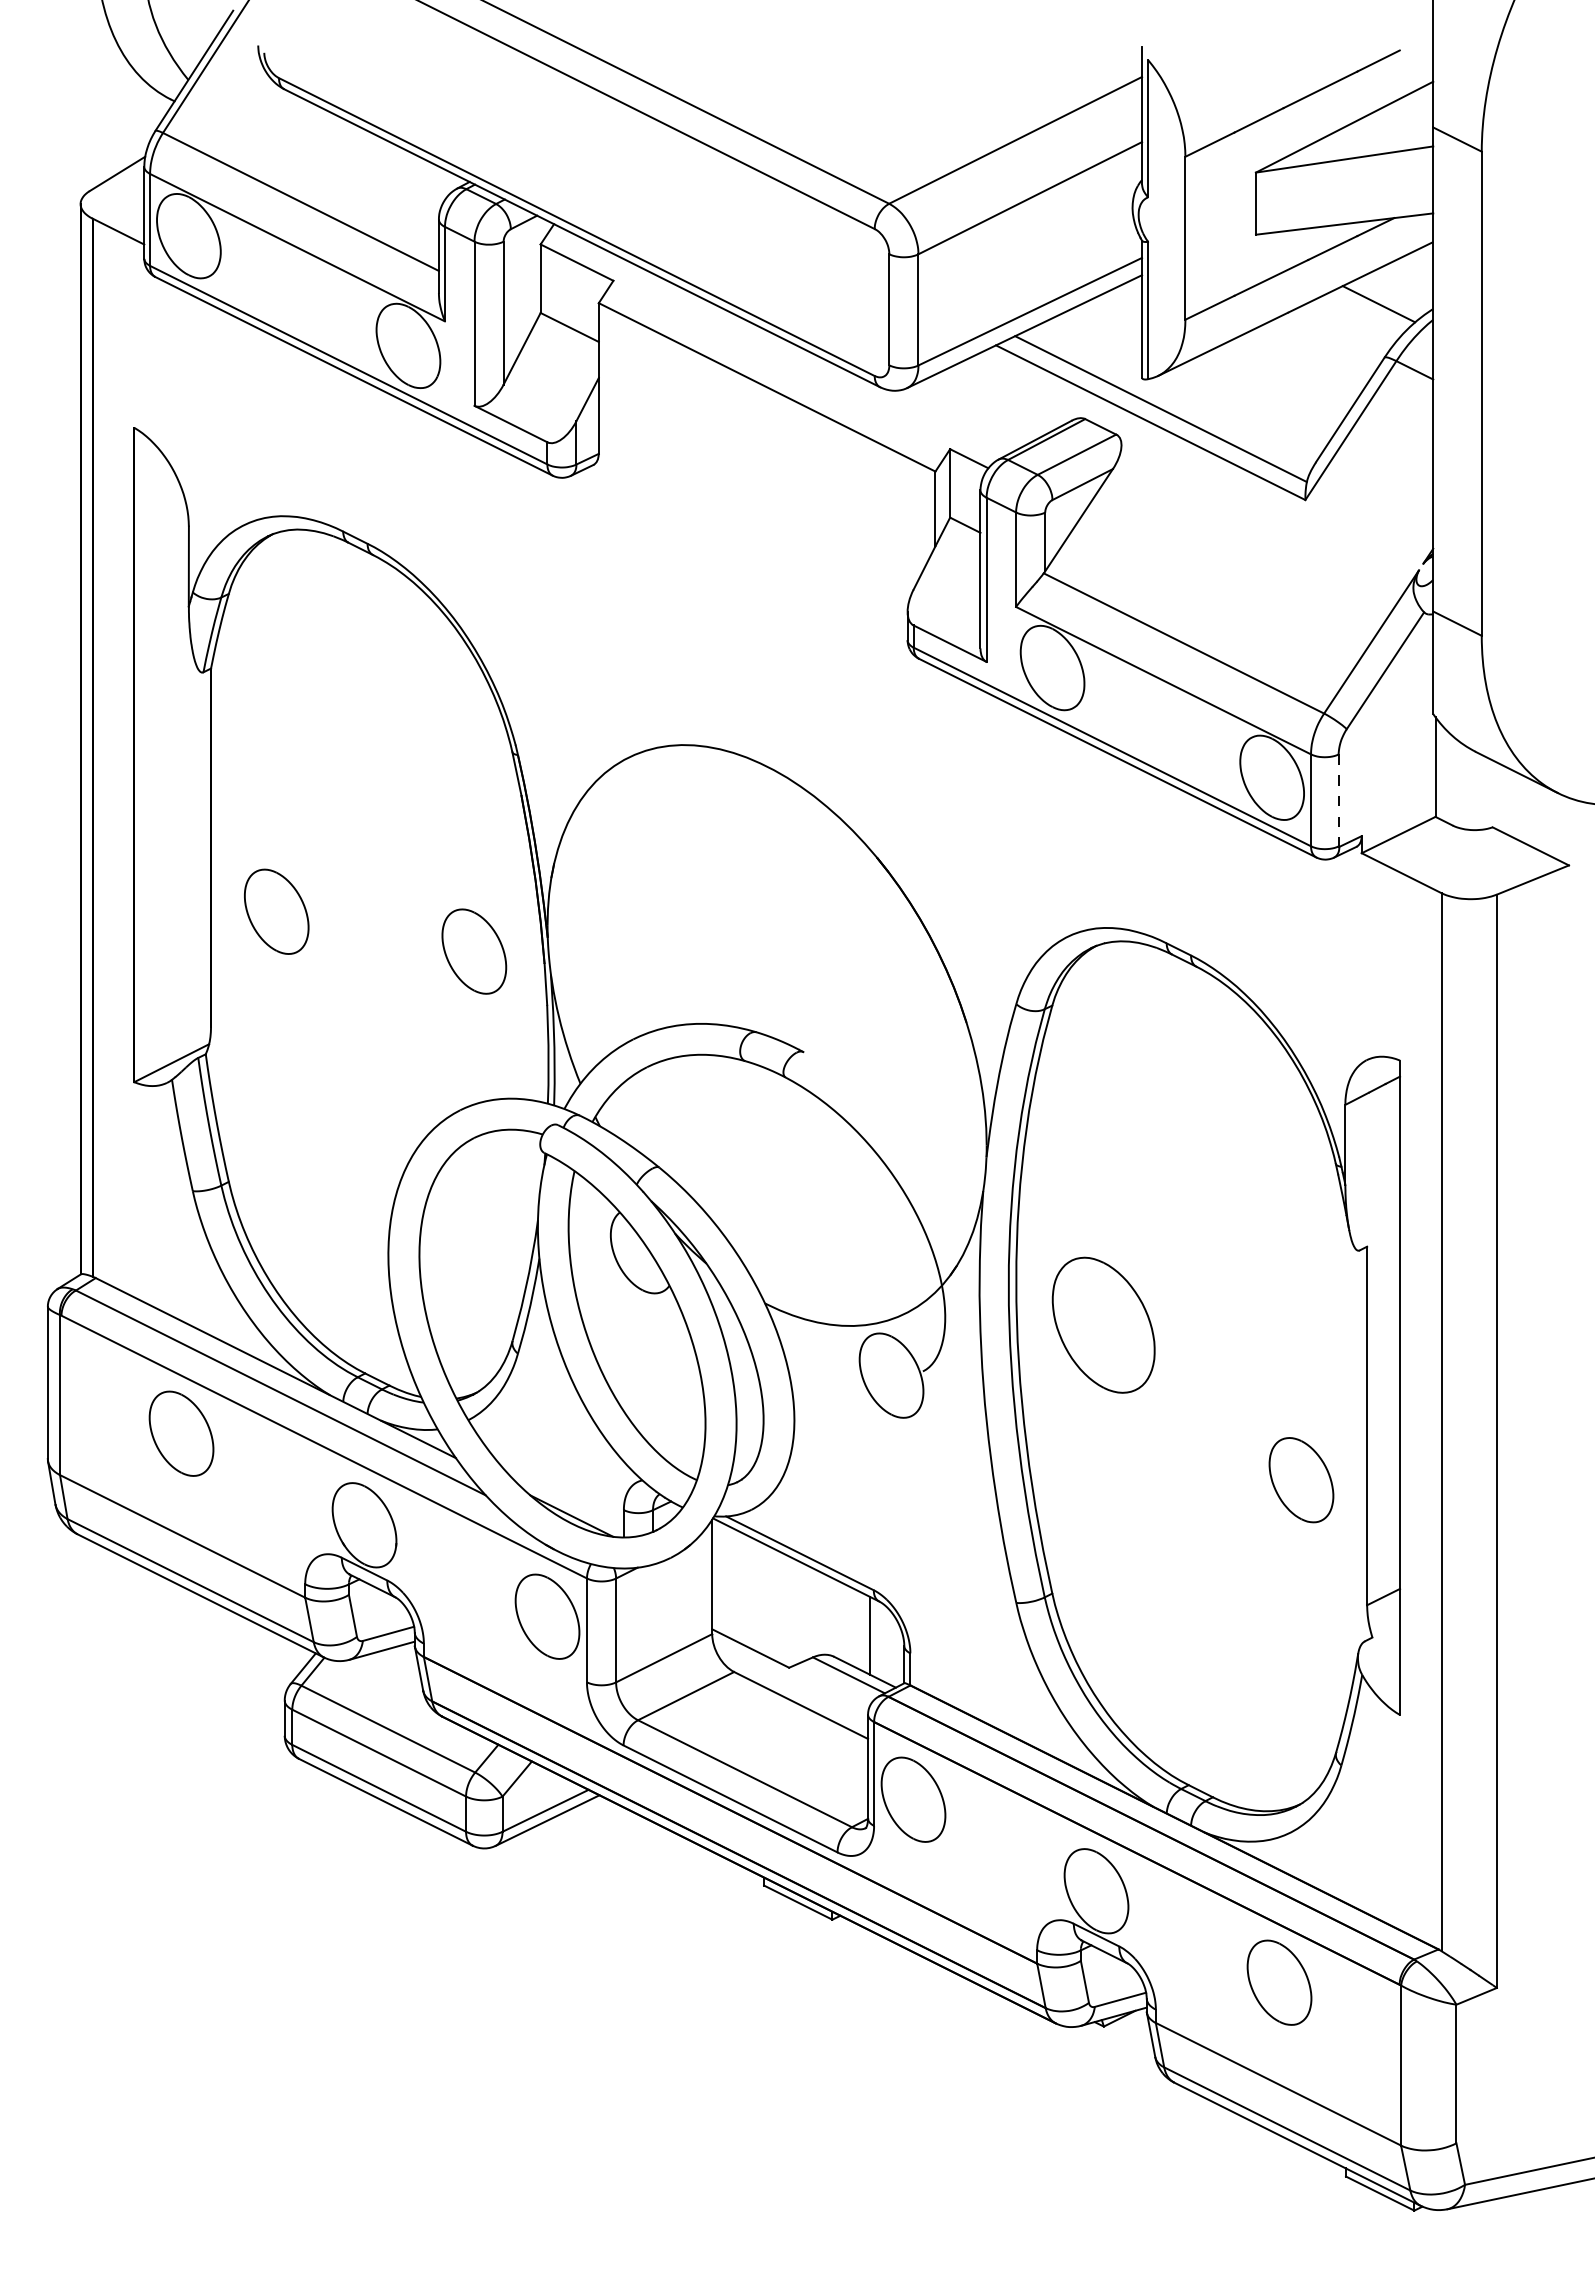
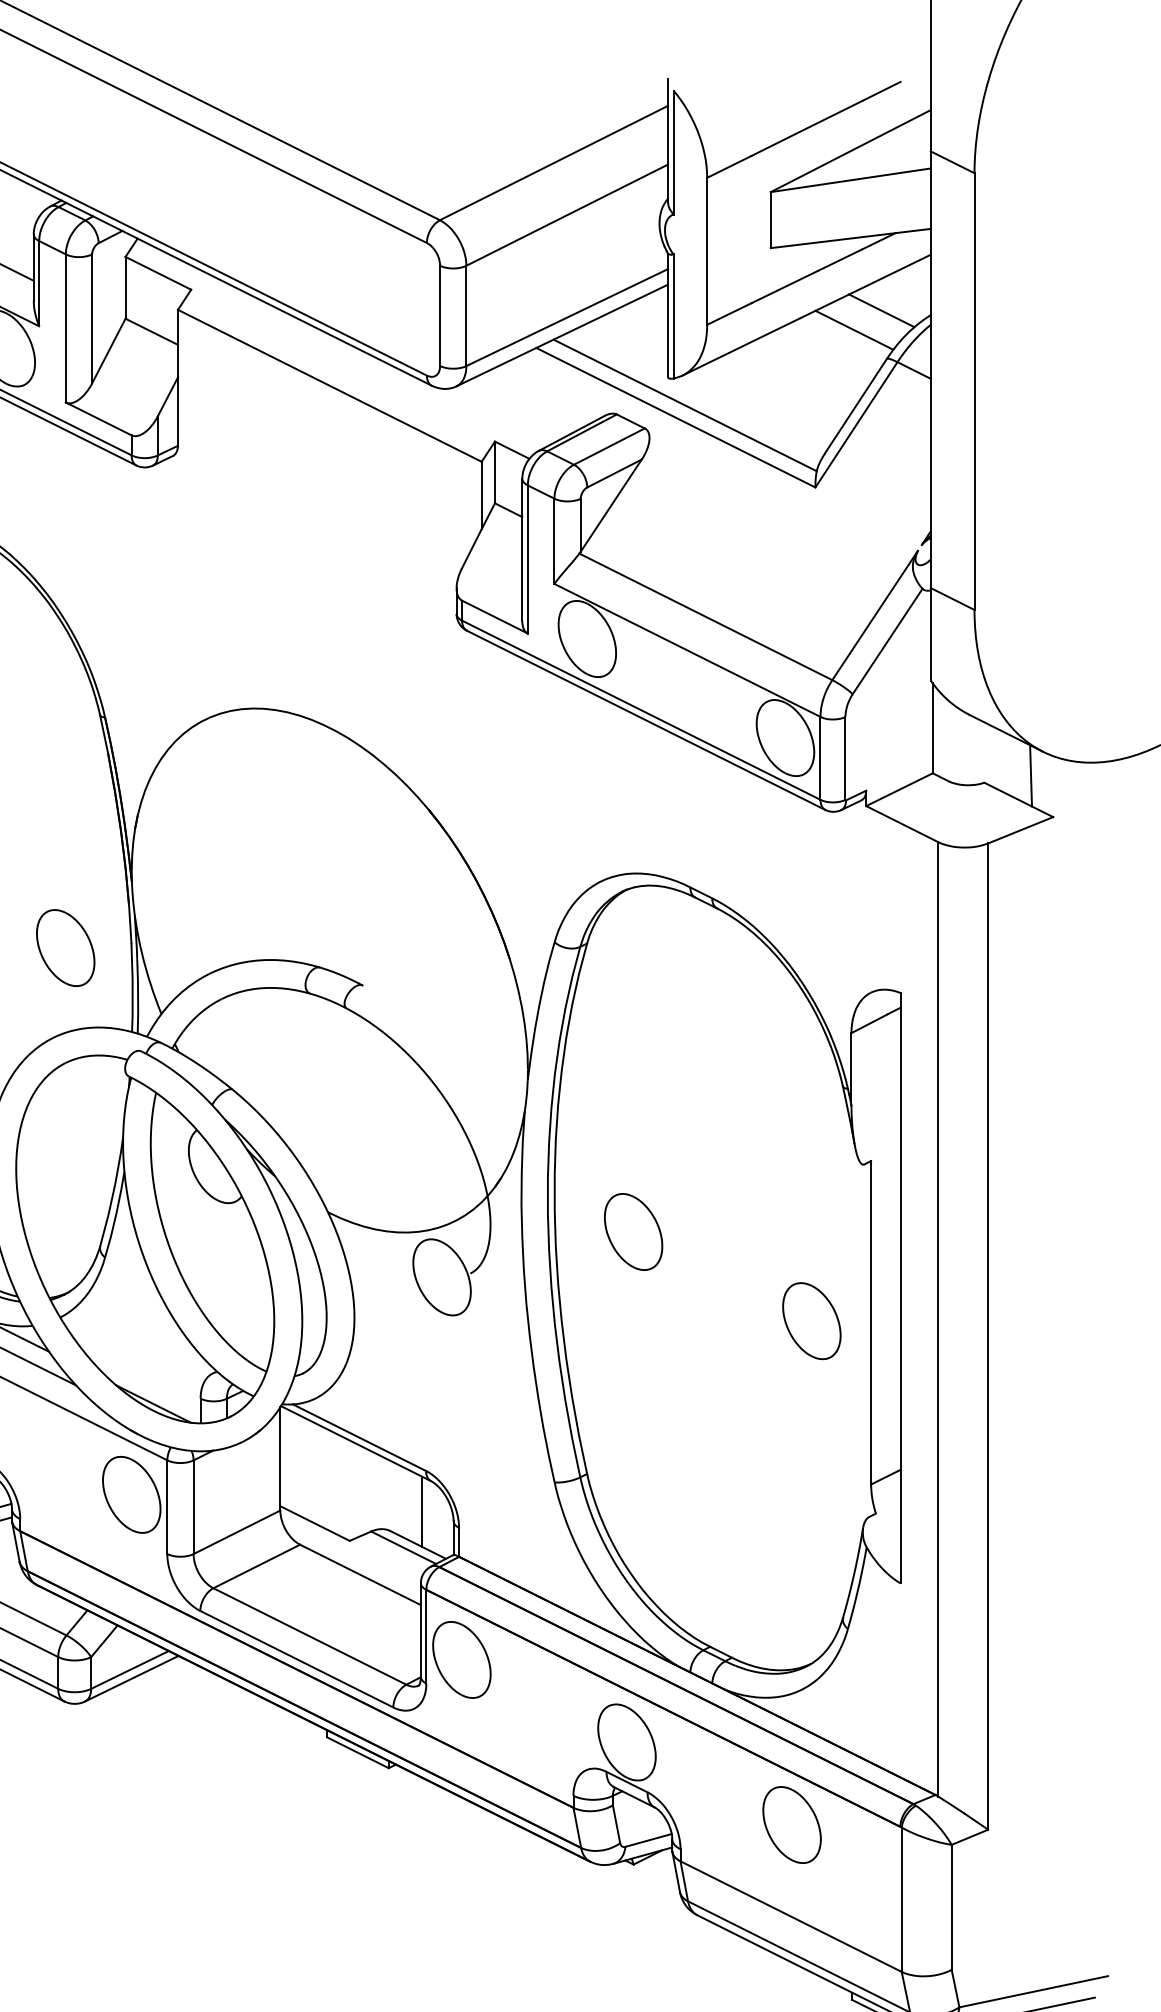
line: (1348, 325) -> (854, 330), added
line: (1338, 800) -> (845, 758), dashed -> solid
line: (1544, 819) -> (1031, 775), added
part: (474, 951) -> (65, 947), moved
part: (1103, 1325) -> (633, 1232), size x0.62
part: (1301, 1480) -> (811, 1321), moved

